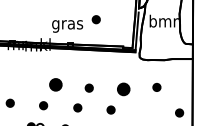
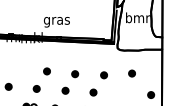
part: (95, 19) -> (80, 16), removed
part: (55, 84) -> (46, 71), size x0.62
part: (122, 89) -> (103, 75), size x0.62

